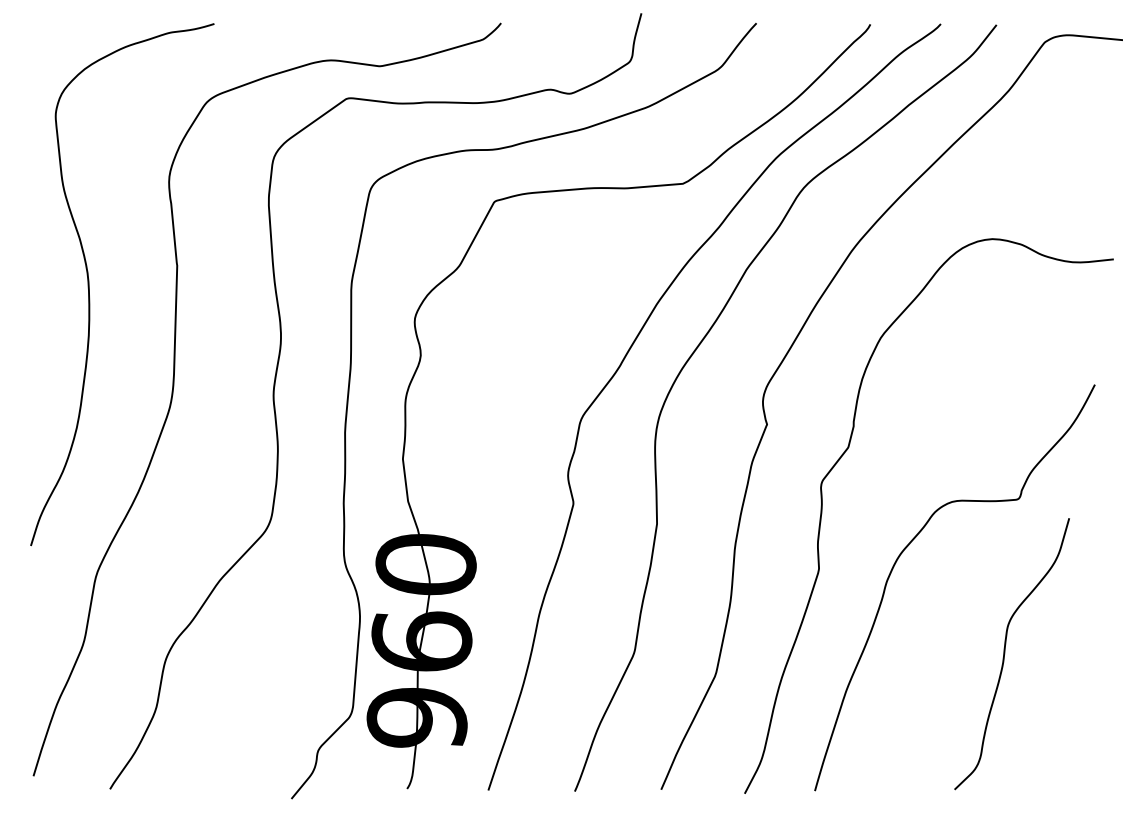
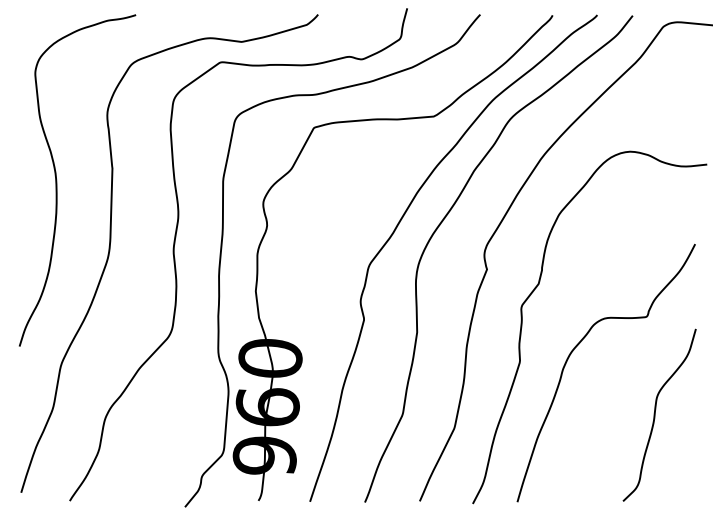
curve: (1005, 652) -> (655, 414), moved

